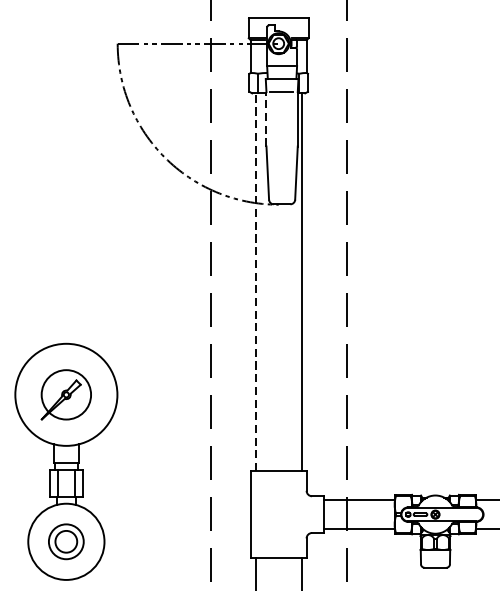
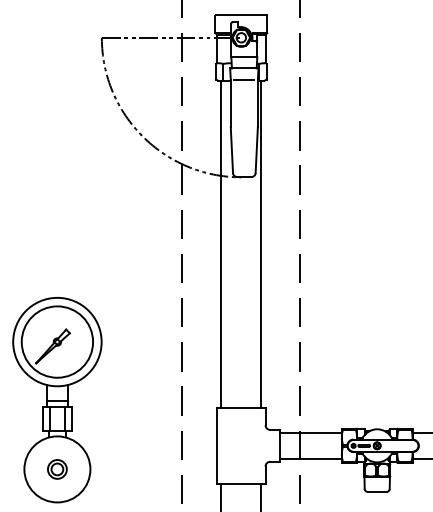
line: (266, 119) -> (230, 103), dashed -> solid
line: (255, 282) -> (221, 244), dashed -> solid
circle: (66, 394) -> (57, 341), size x1.67
part: (66, 541) -> (57, 469), size x0.62

